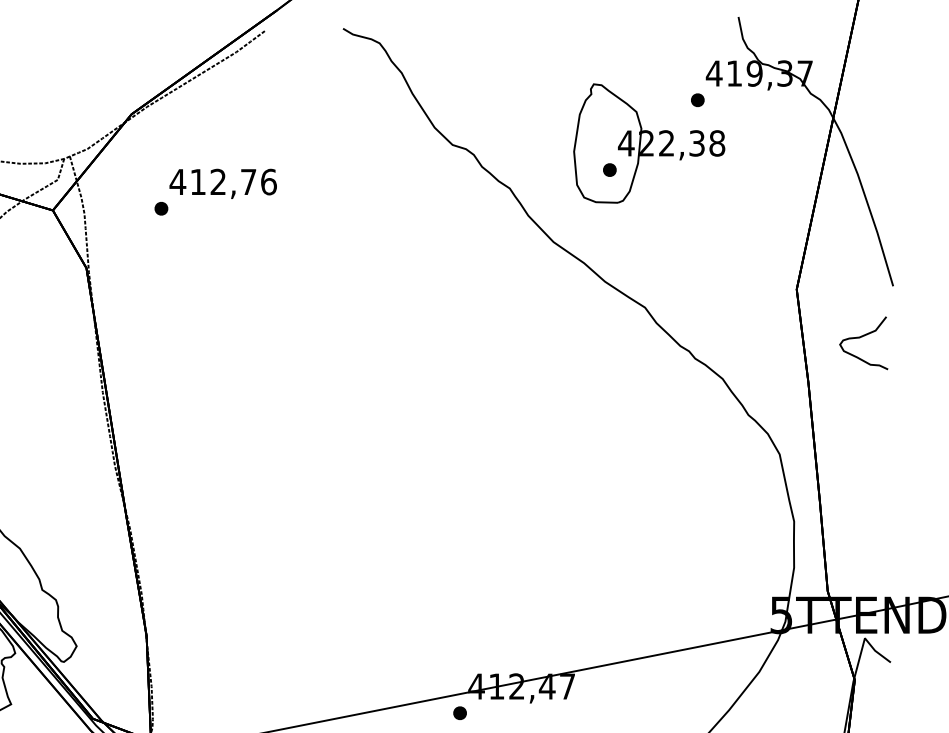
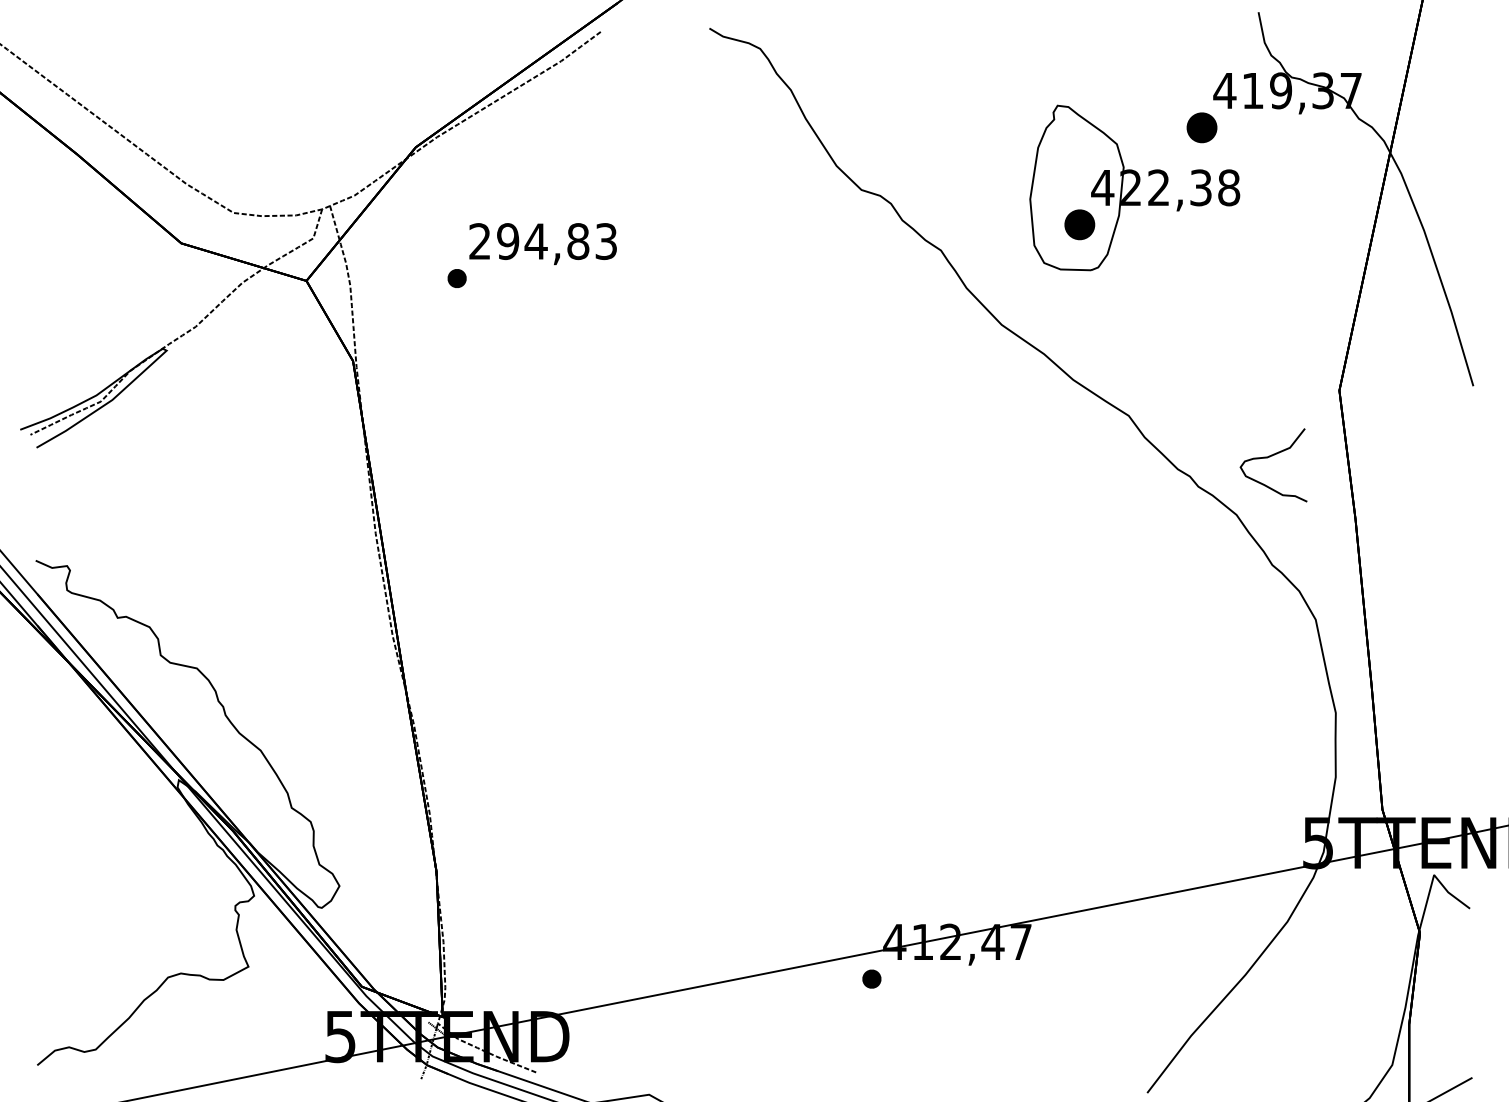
part: (697, 99) -> (1201, 127), size x1.6
part: (609, 169) -> (1079, 224), size x1.6
text: (222, 182) -> (542, 241), 412,76 -> 294,83
curve: (861, 337) -> (1270, 457), moved

